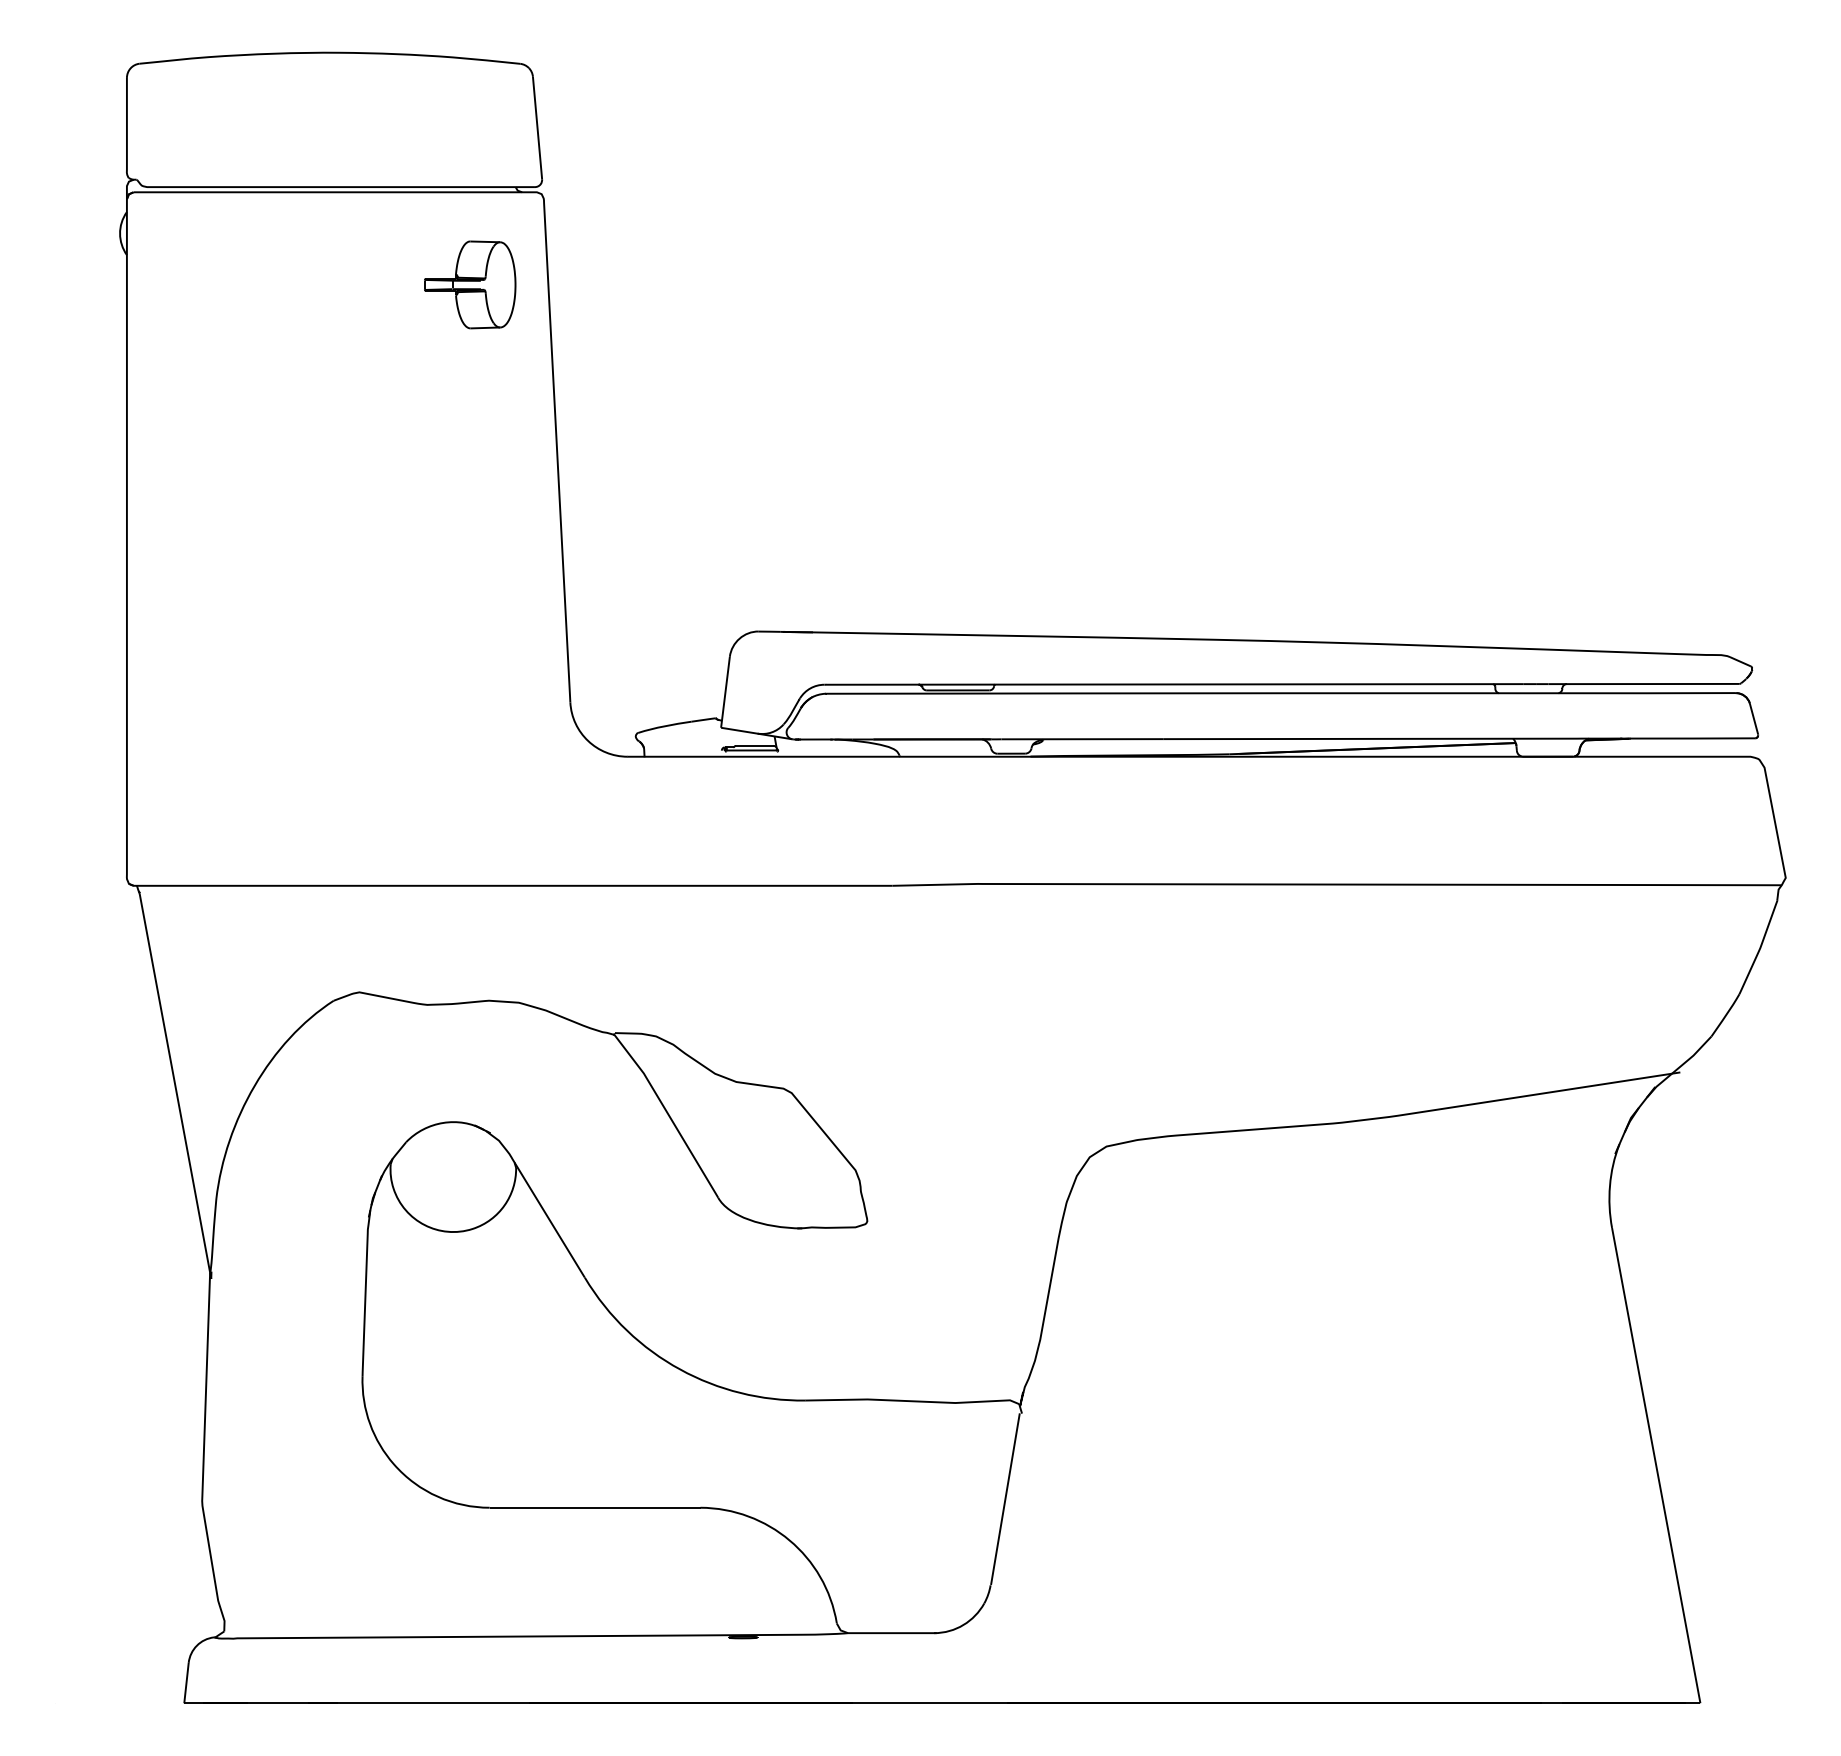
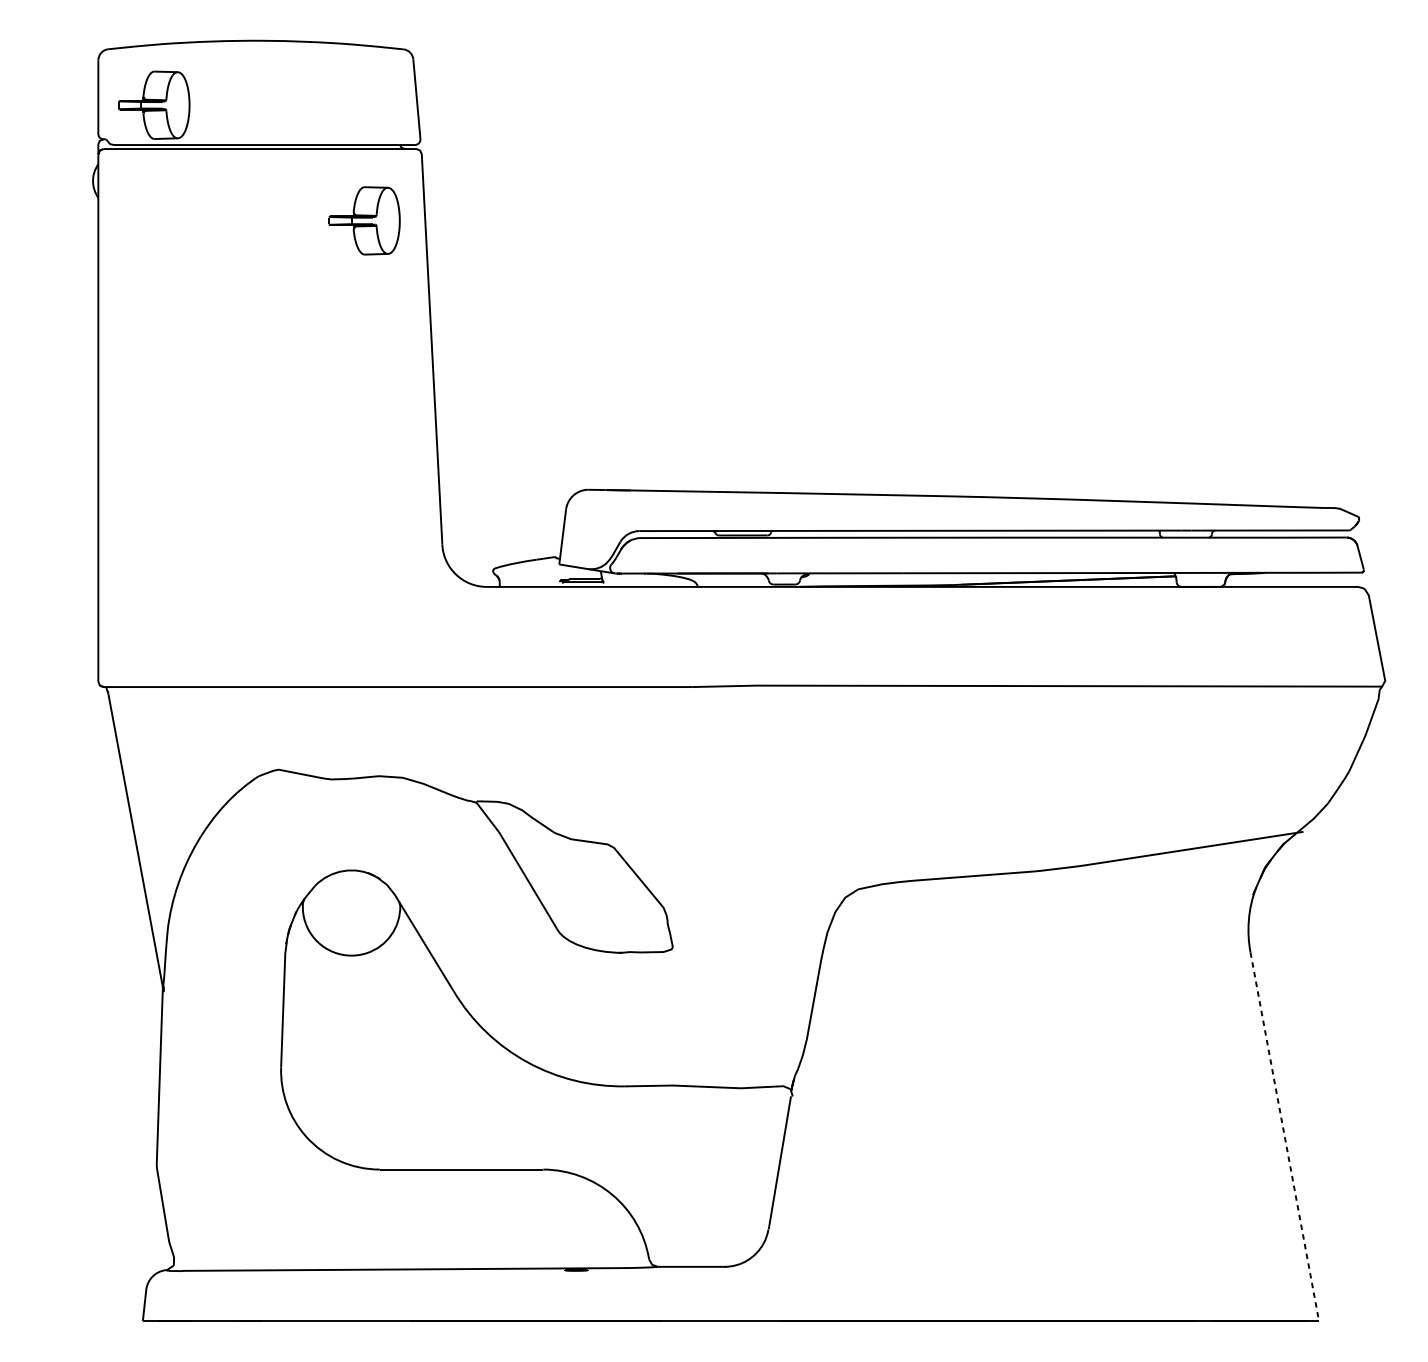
part: (199, 135) -> (154, 104), added
line: (1656, 1465) -> (1284, 1136), solid -> dashed

